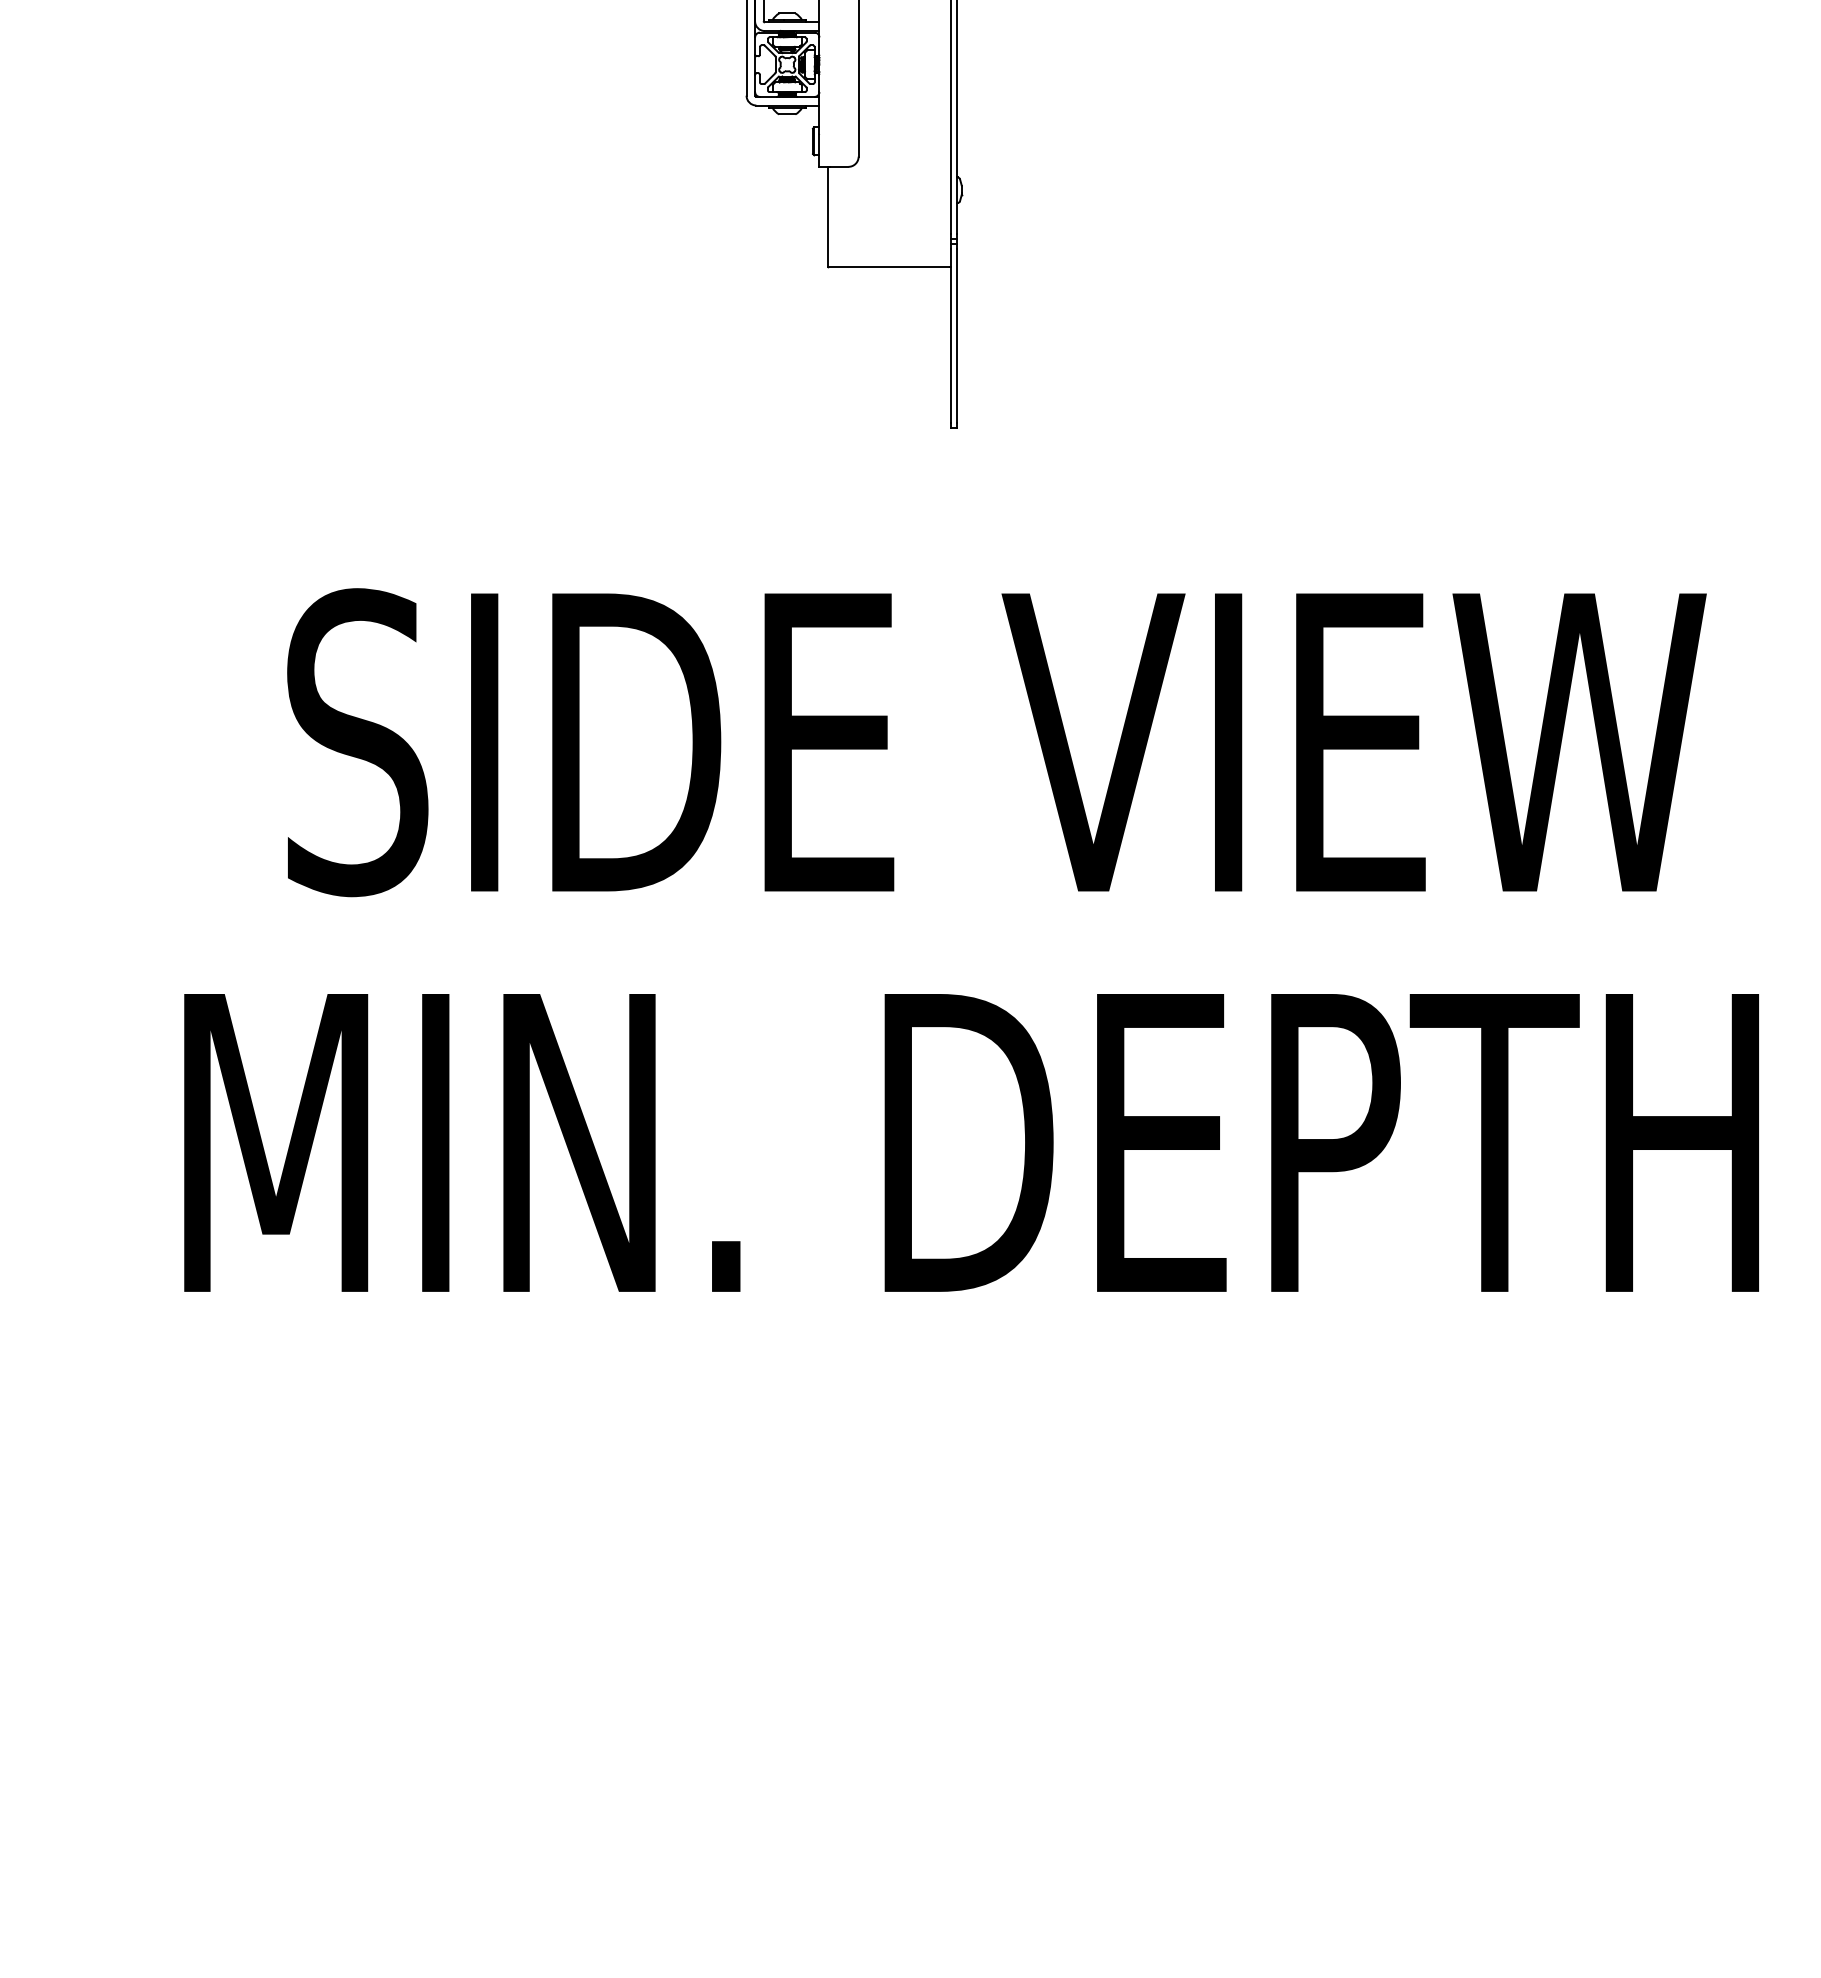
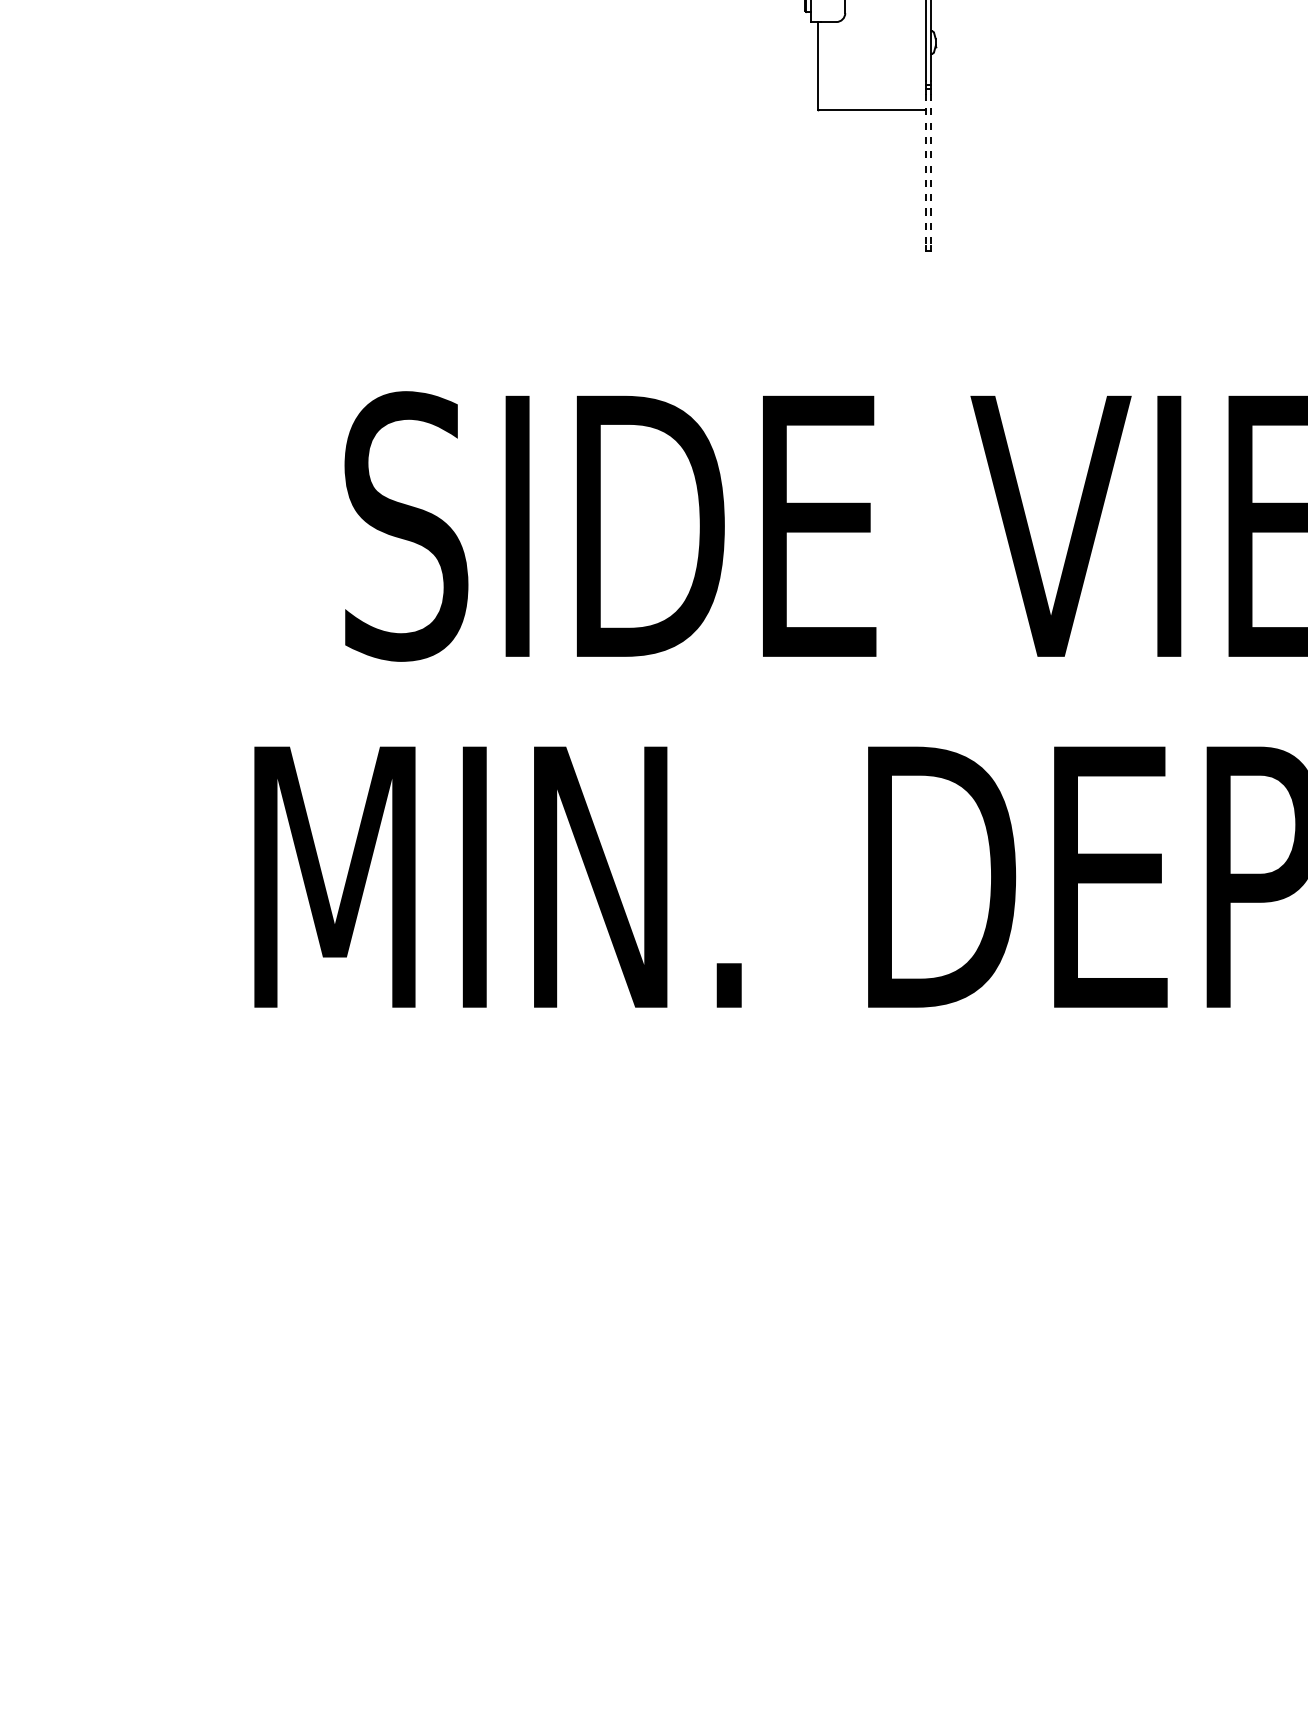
line: (950, 335) -> (925, 169), solid -> dashed
line: (956, 335) -> (930, 169), solid -> dashed

